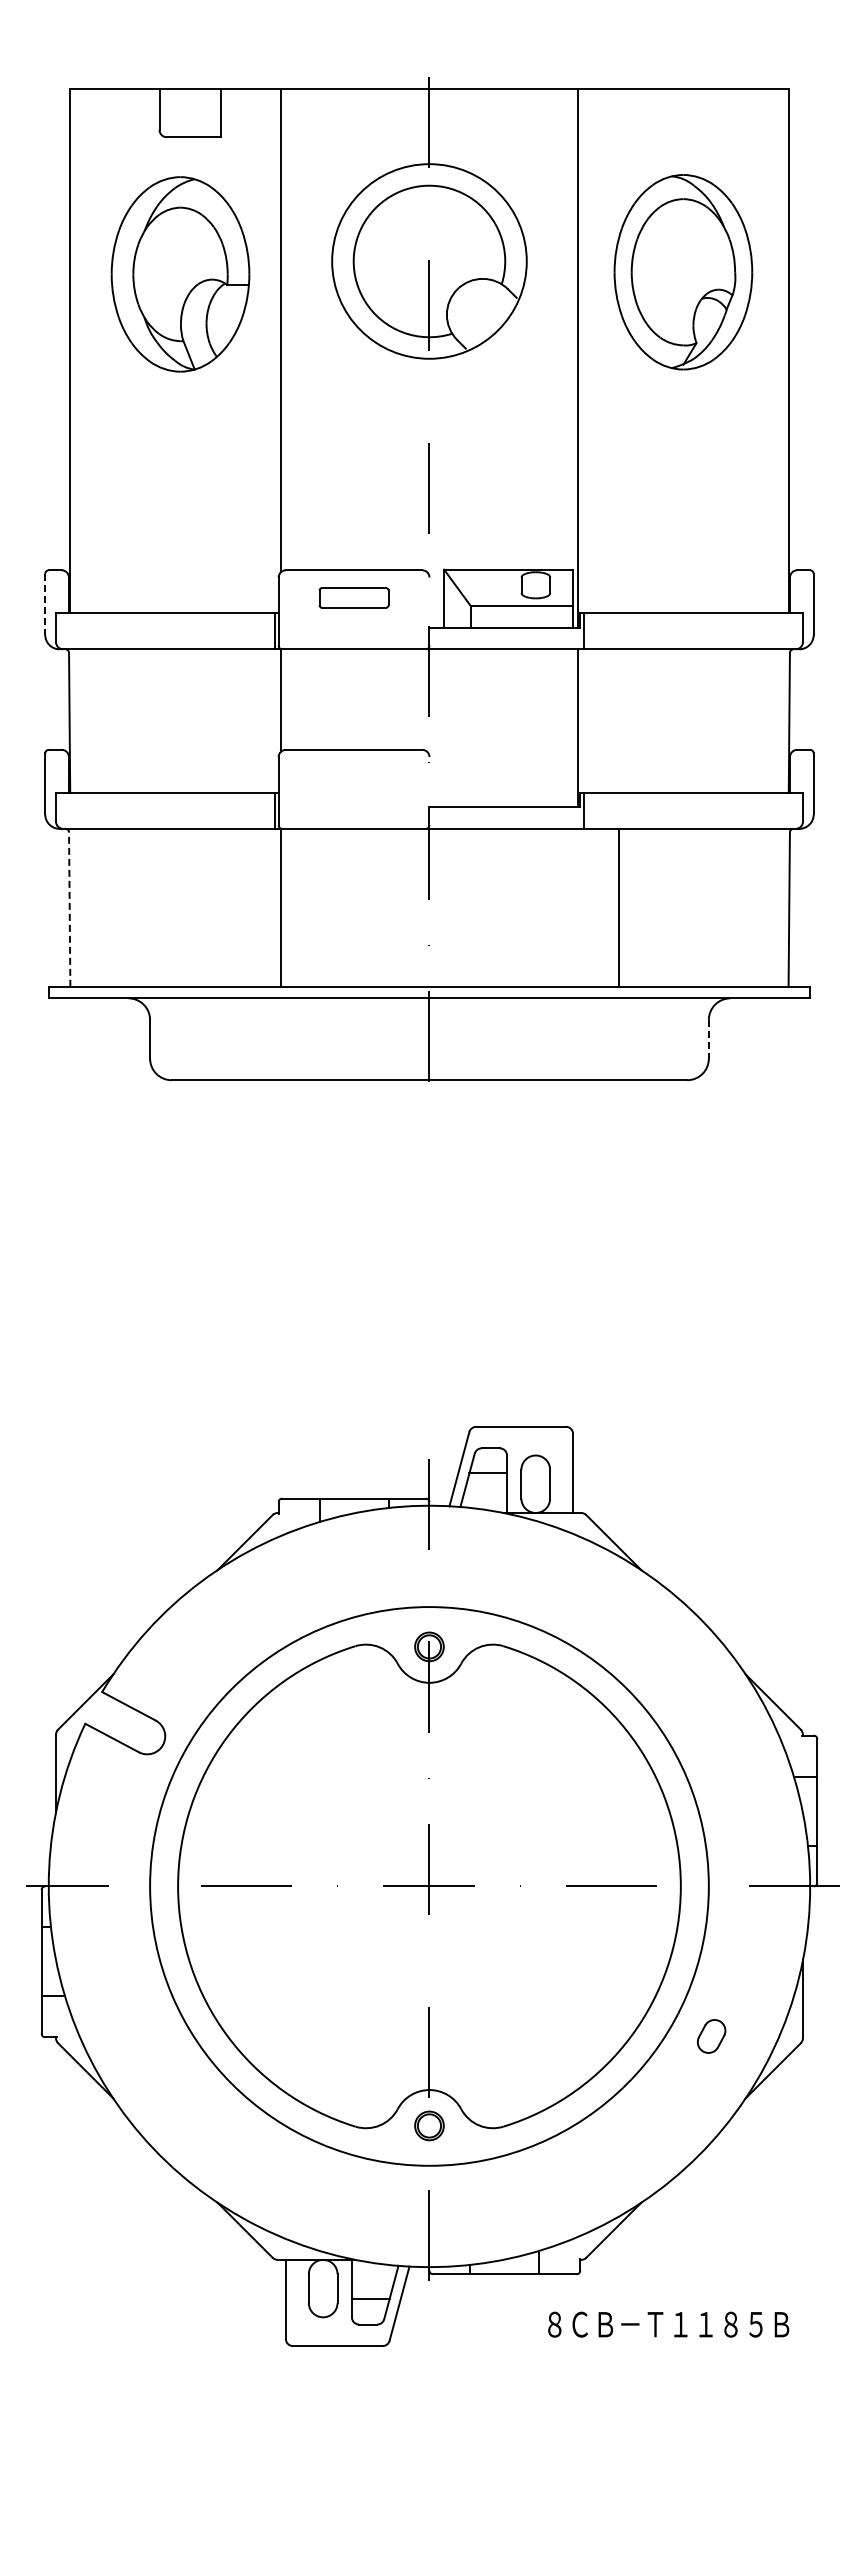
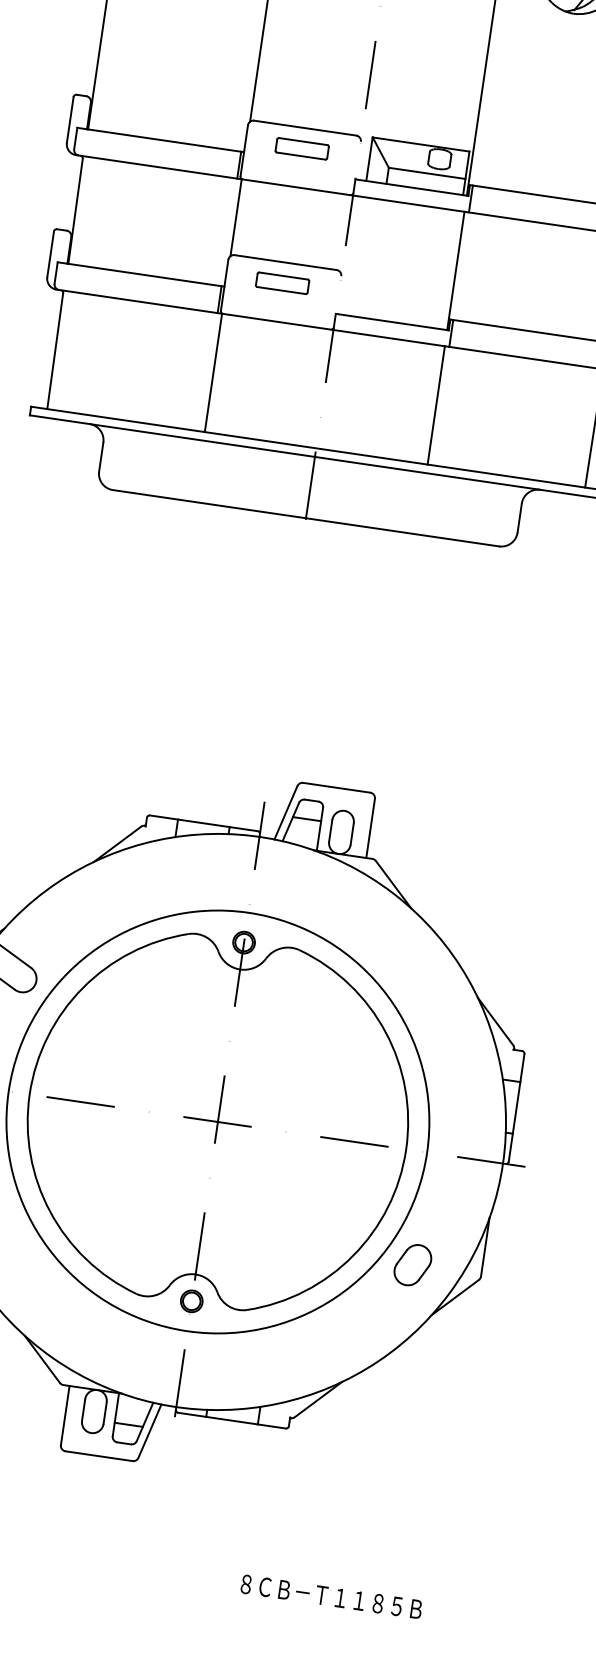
line: (45, 604) -> (70, 120), dashed -> solid
part: (353, 777) -> (282, 283), added
line: (619, 907) -> (436, 405), moved
line: (69, 909) -> (55, 351), dashed -> solid
line: (708, 1039) -> (519, 518), dashed -> solid
part: (711, 2036) -> (412, 1265), size x1.67
text: (668, 2324) -> (331, 1596), moved

